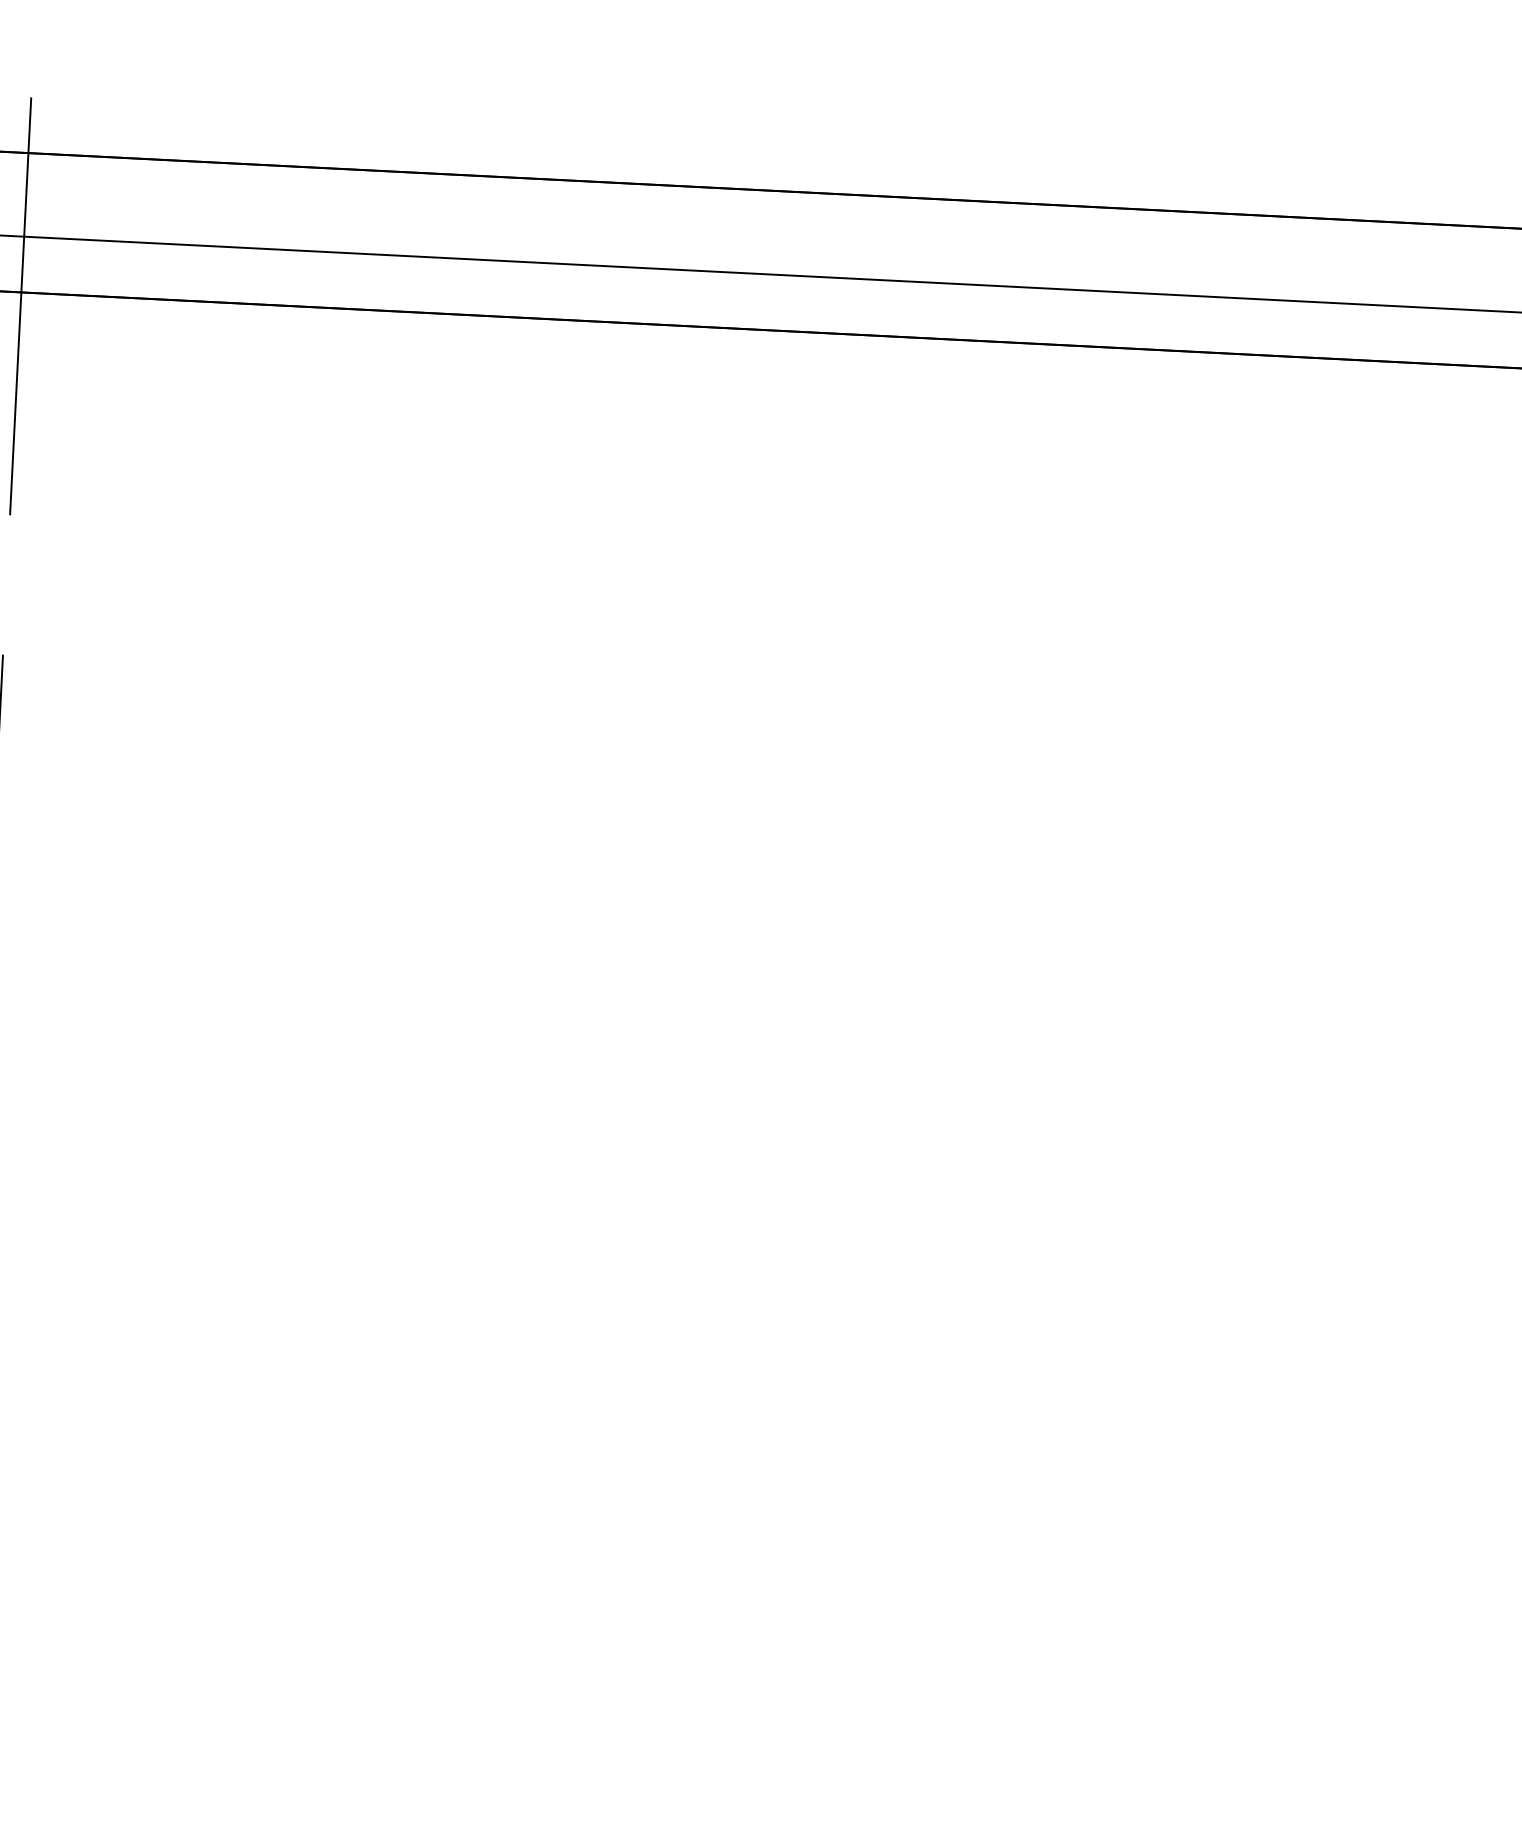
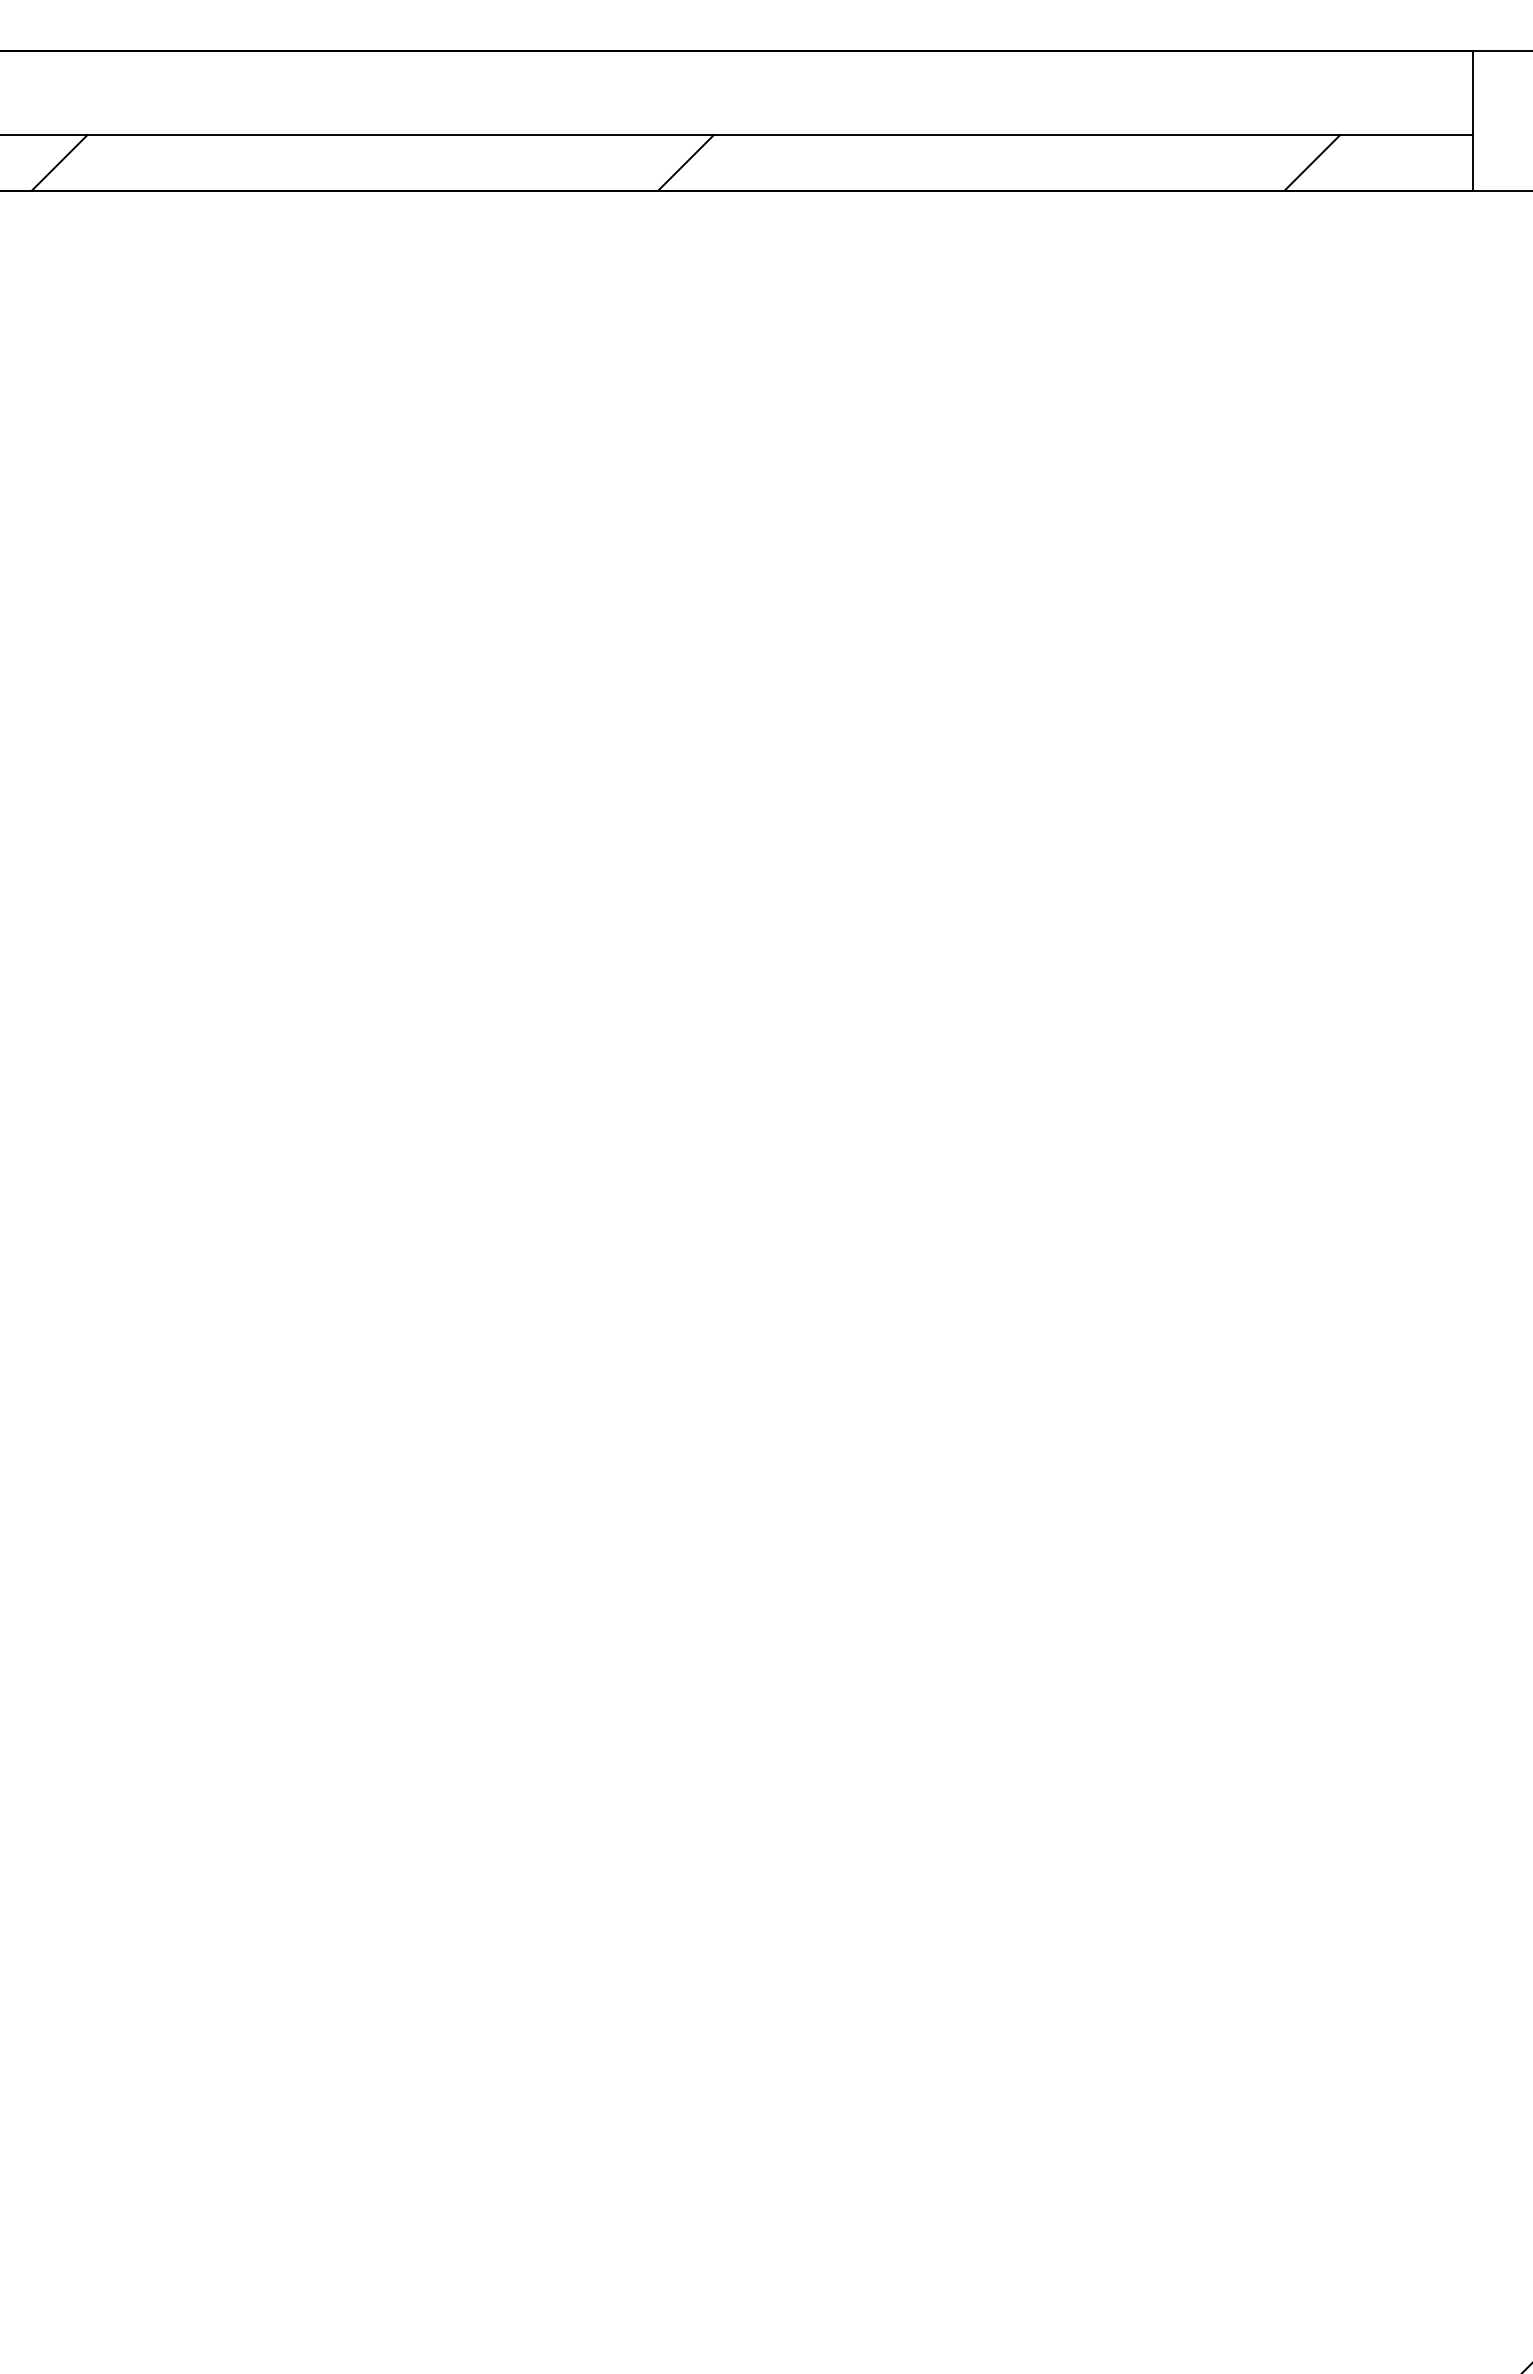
line: (144, 270) -> (59, 162), added
line: (769, 301) -> (685, 162), added
line: (1395, 333) -> (1312, 162), added

